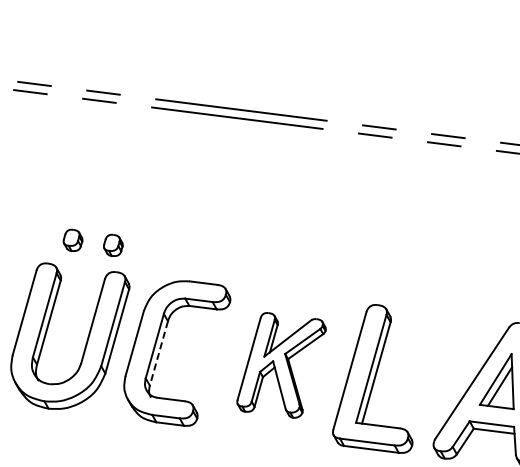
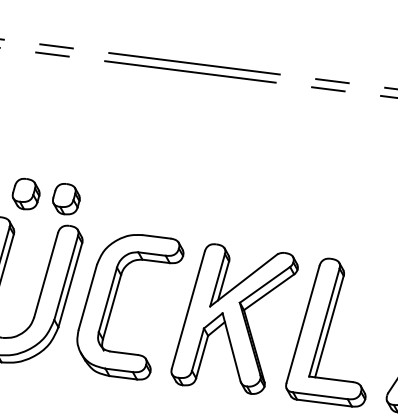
part: (72, 240) -> (25, 194), size x1.43
part: (113, 245) -> (66, 199), size x1.43
line: (158, 353) -> (111, 307), dashed -> solid
part: (281, 365) -> (234, 319), size x1.43

